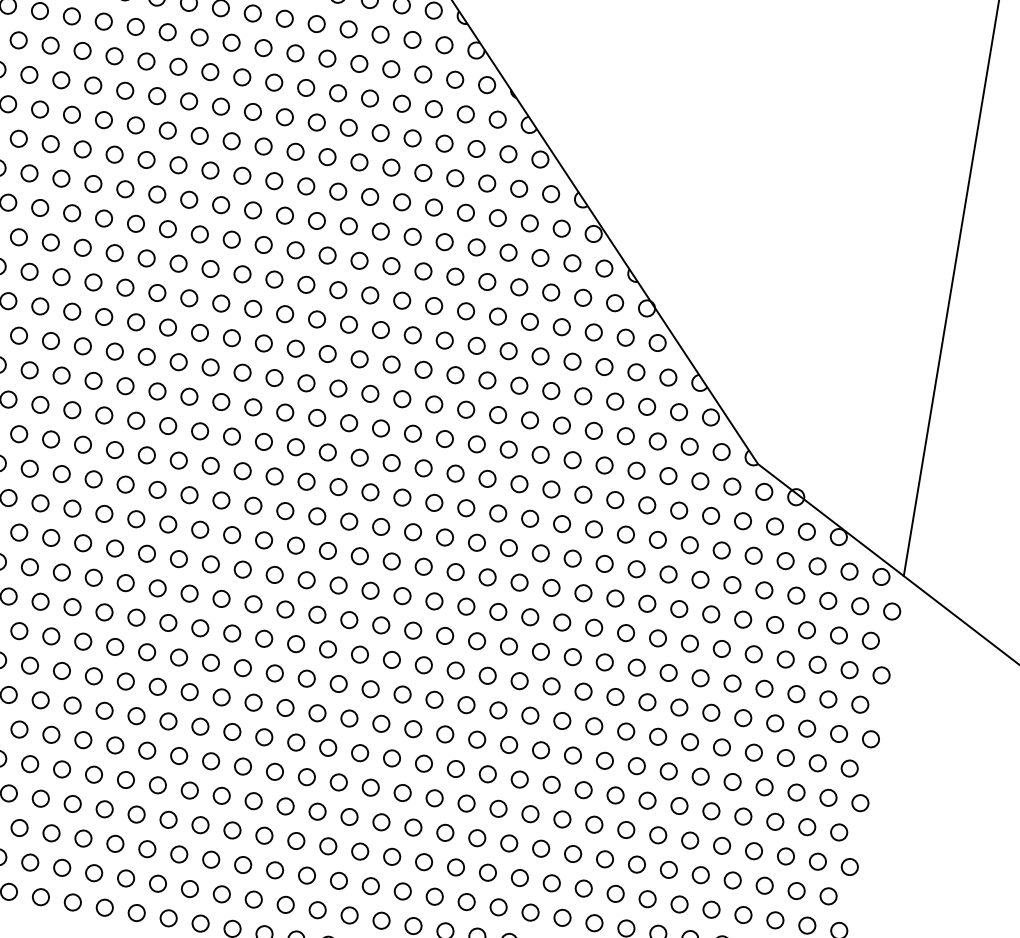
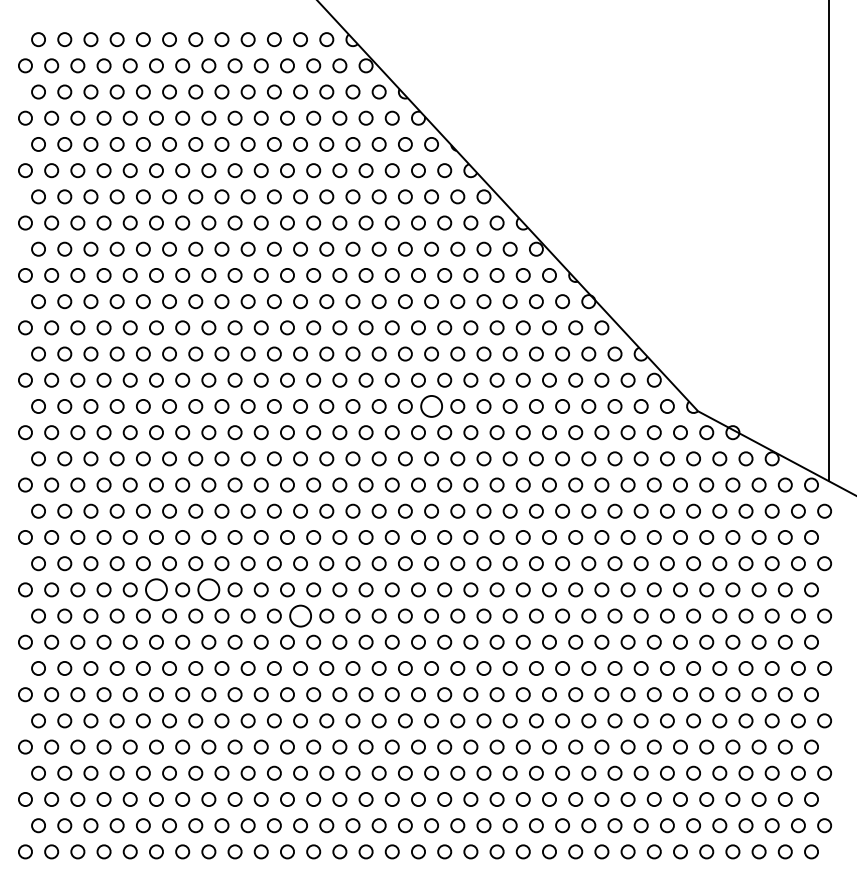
circle: (434, 404) -> (431, 406), size x1.6
circle: (61, 572) -> (156, 589), size x1.6
circle: (125, 582) -> (208, 589), size x1.6
circle: (232, 632) -> (300, 615), size x1.6

